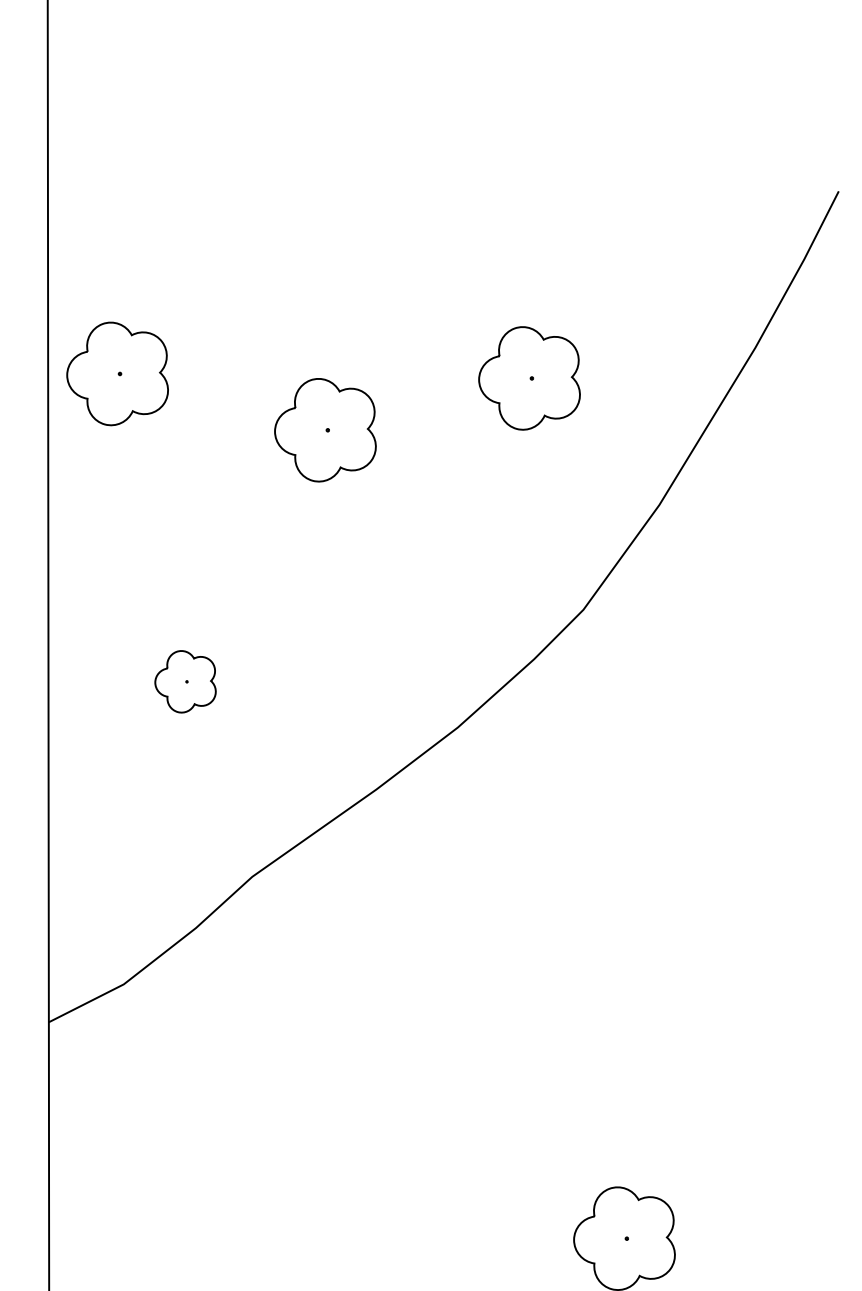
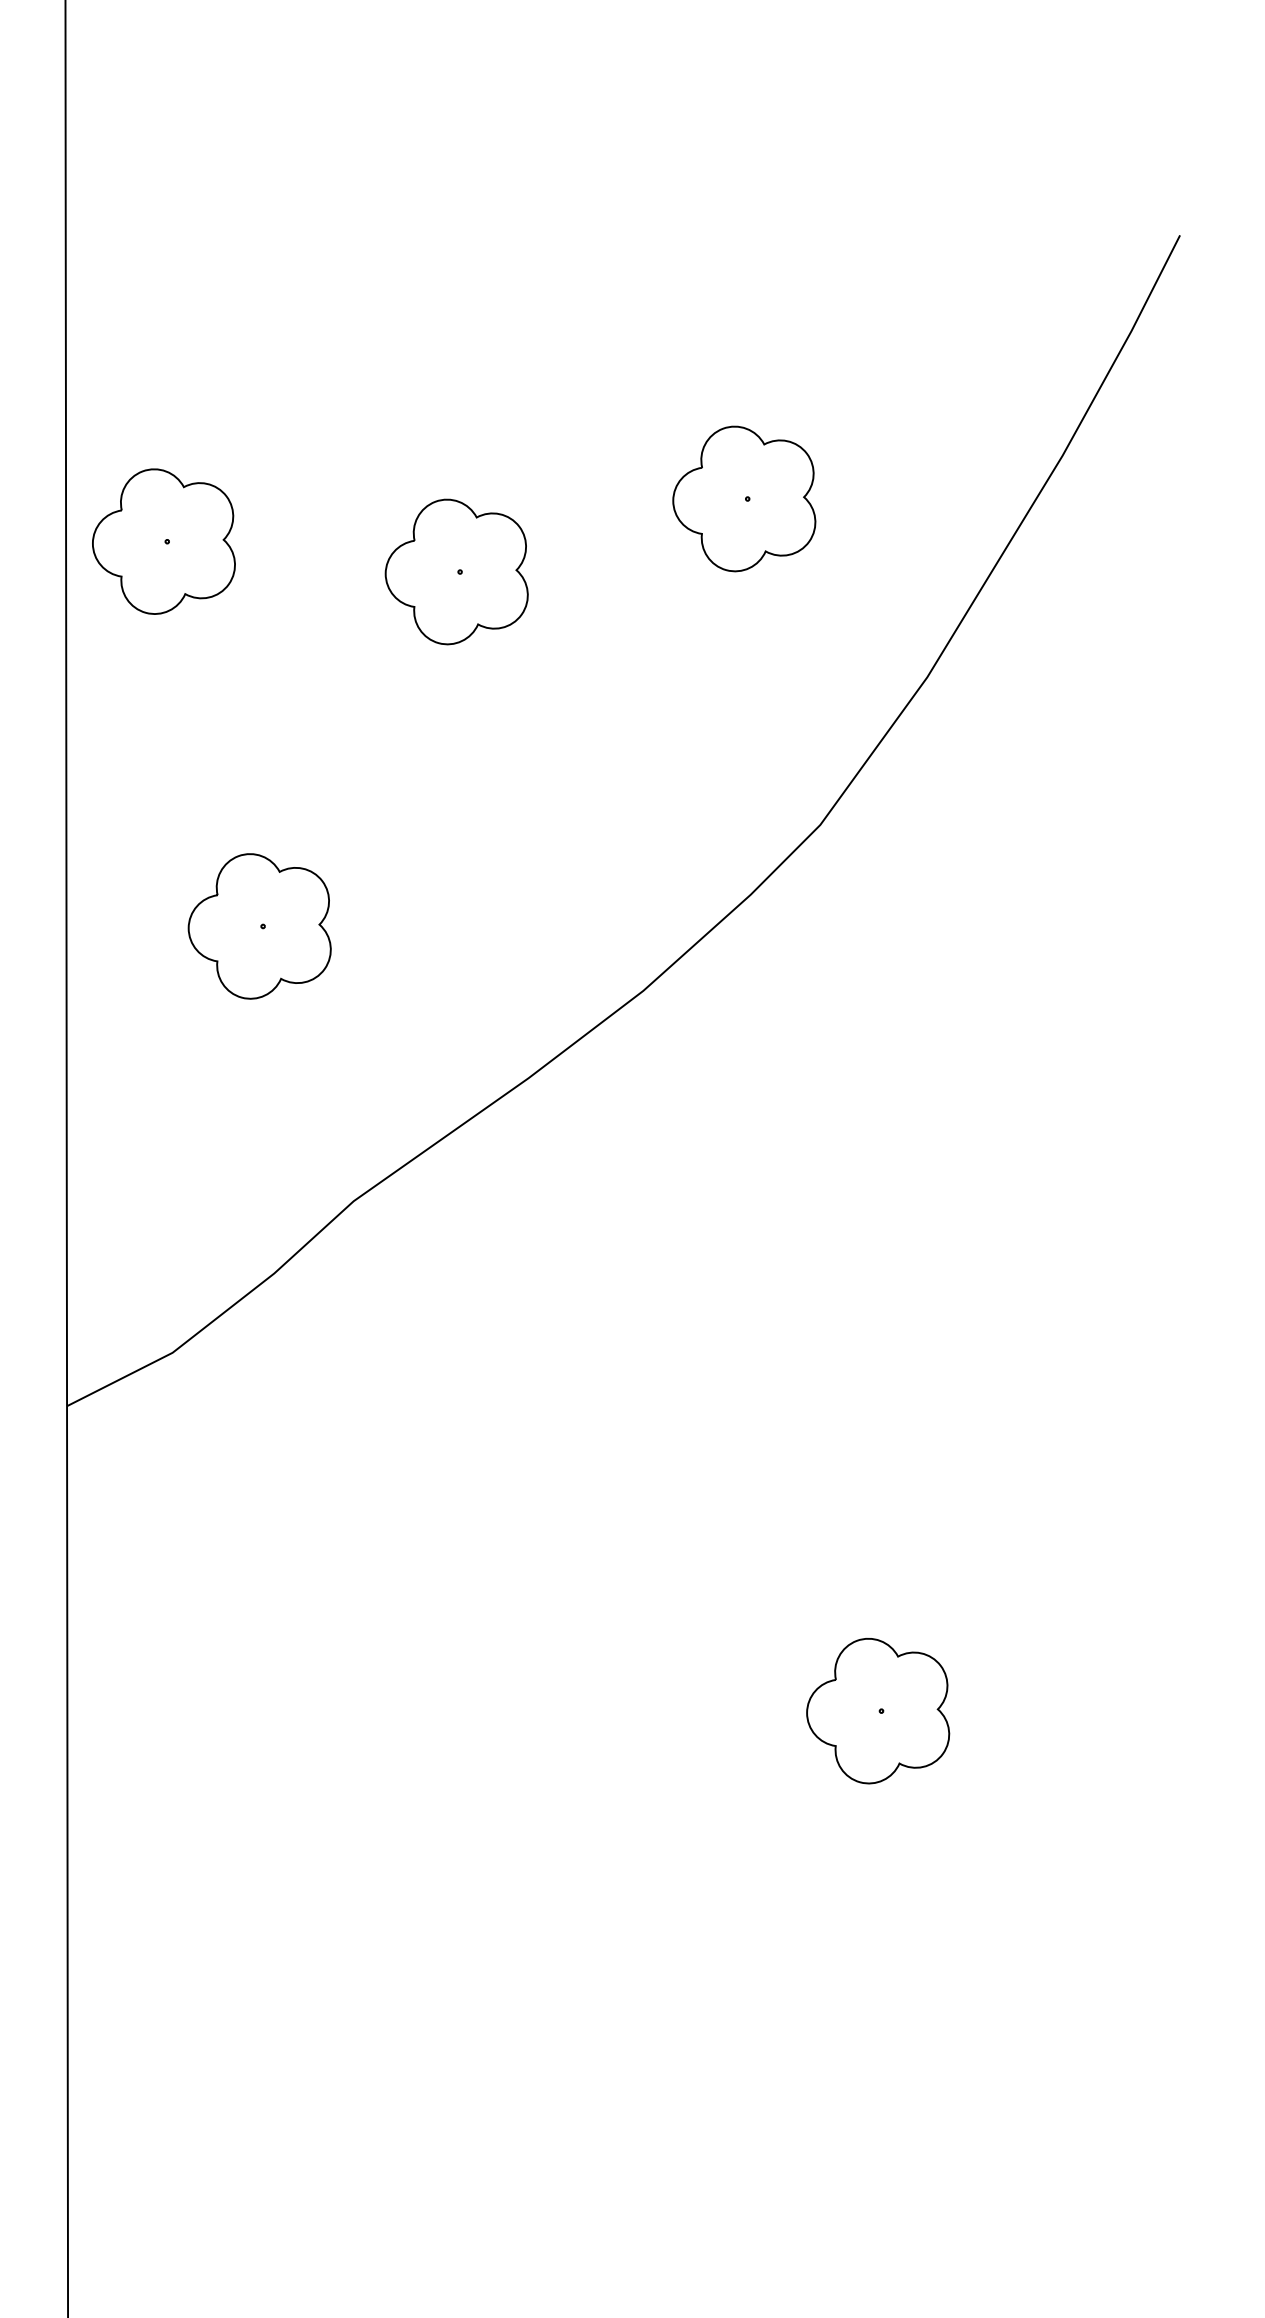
part: (117, 373) -> (163, 541), moved
part: (185, 681) -> (259, 926), size x1.67

